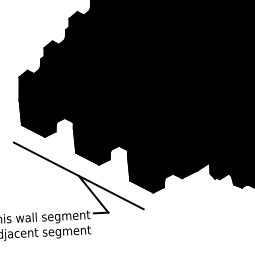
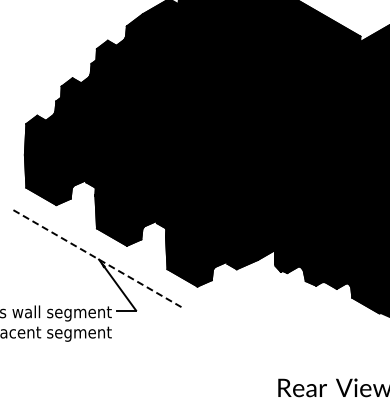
line: (78, 175) -> (98, 259), solid -> dashed

